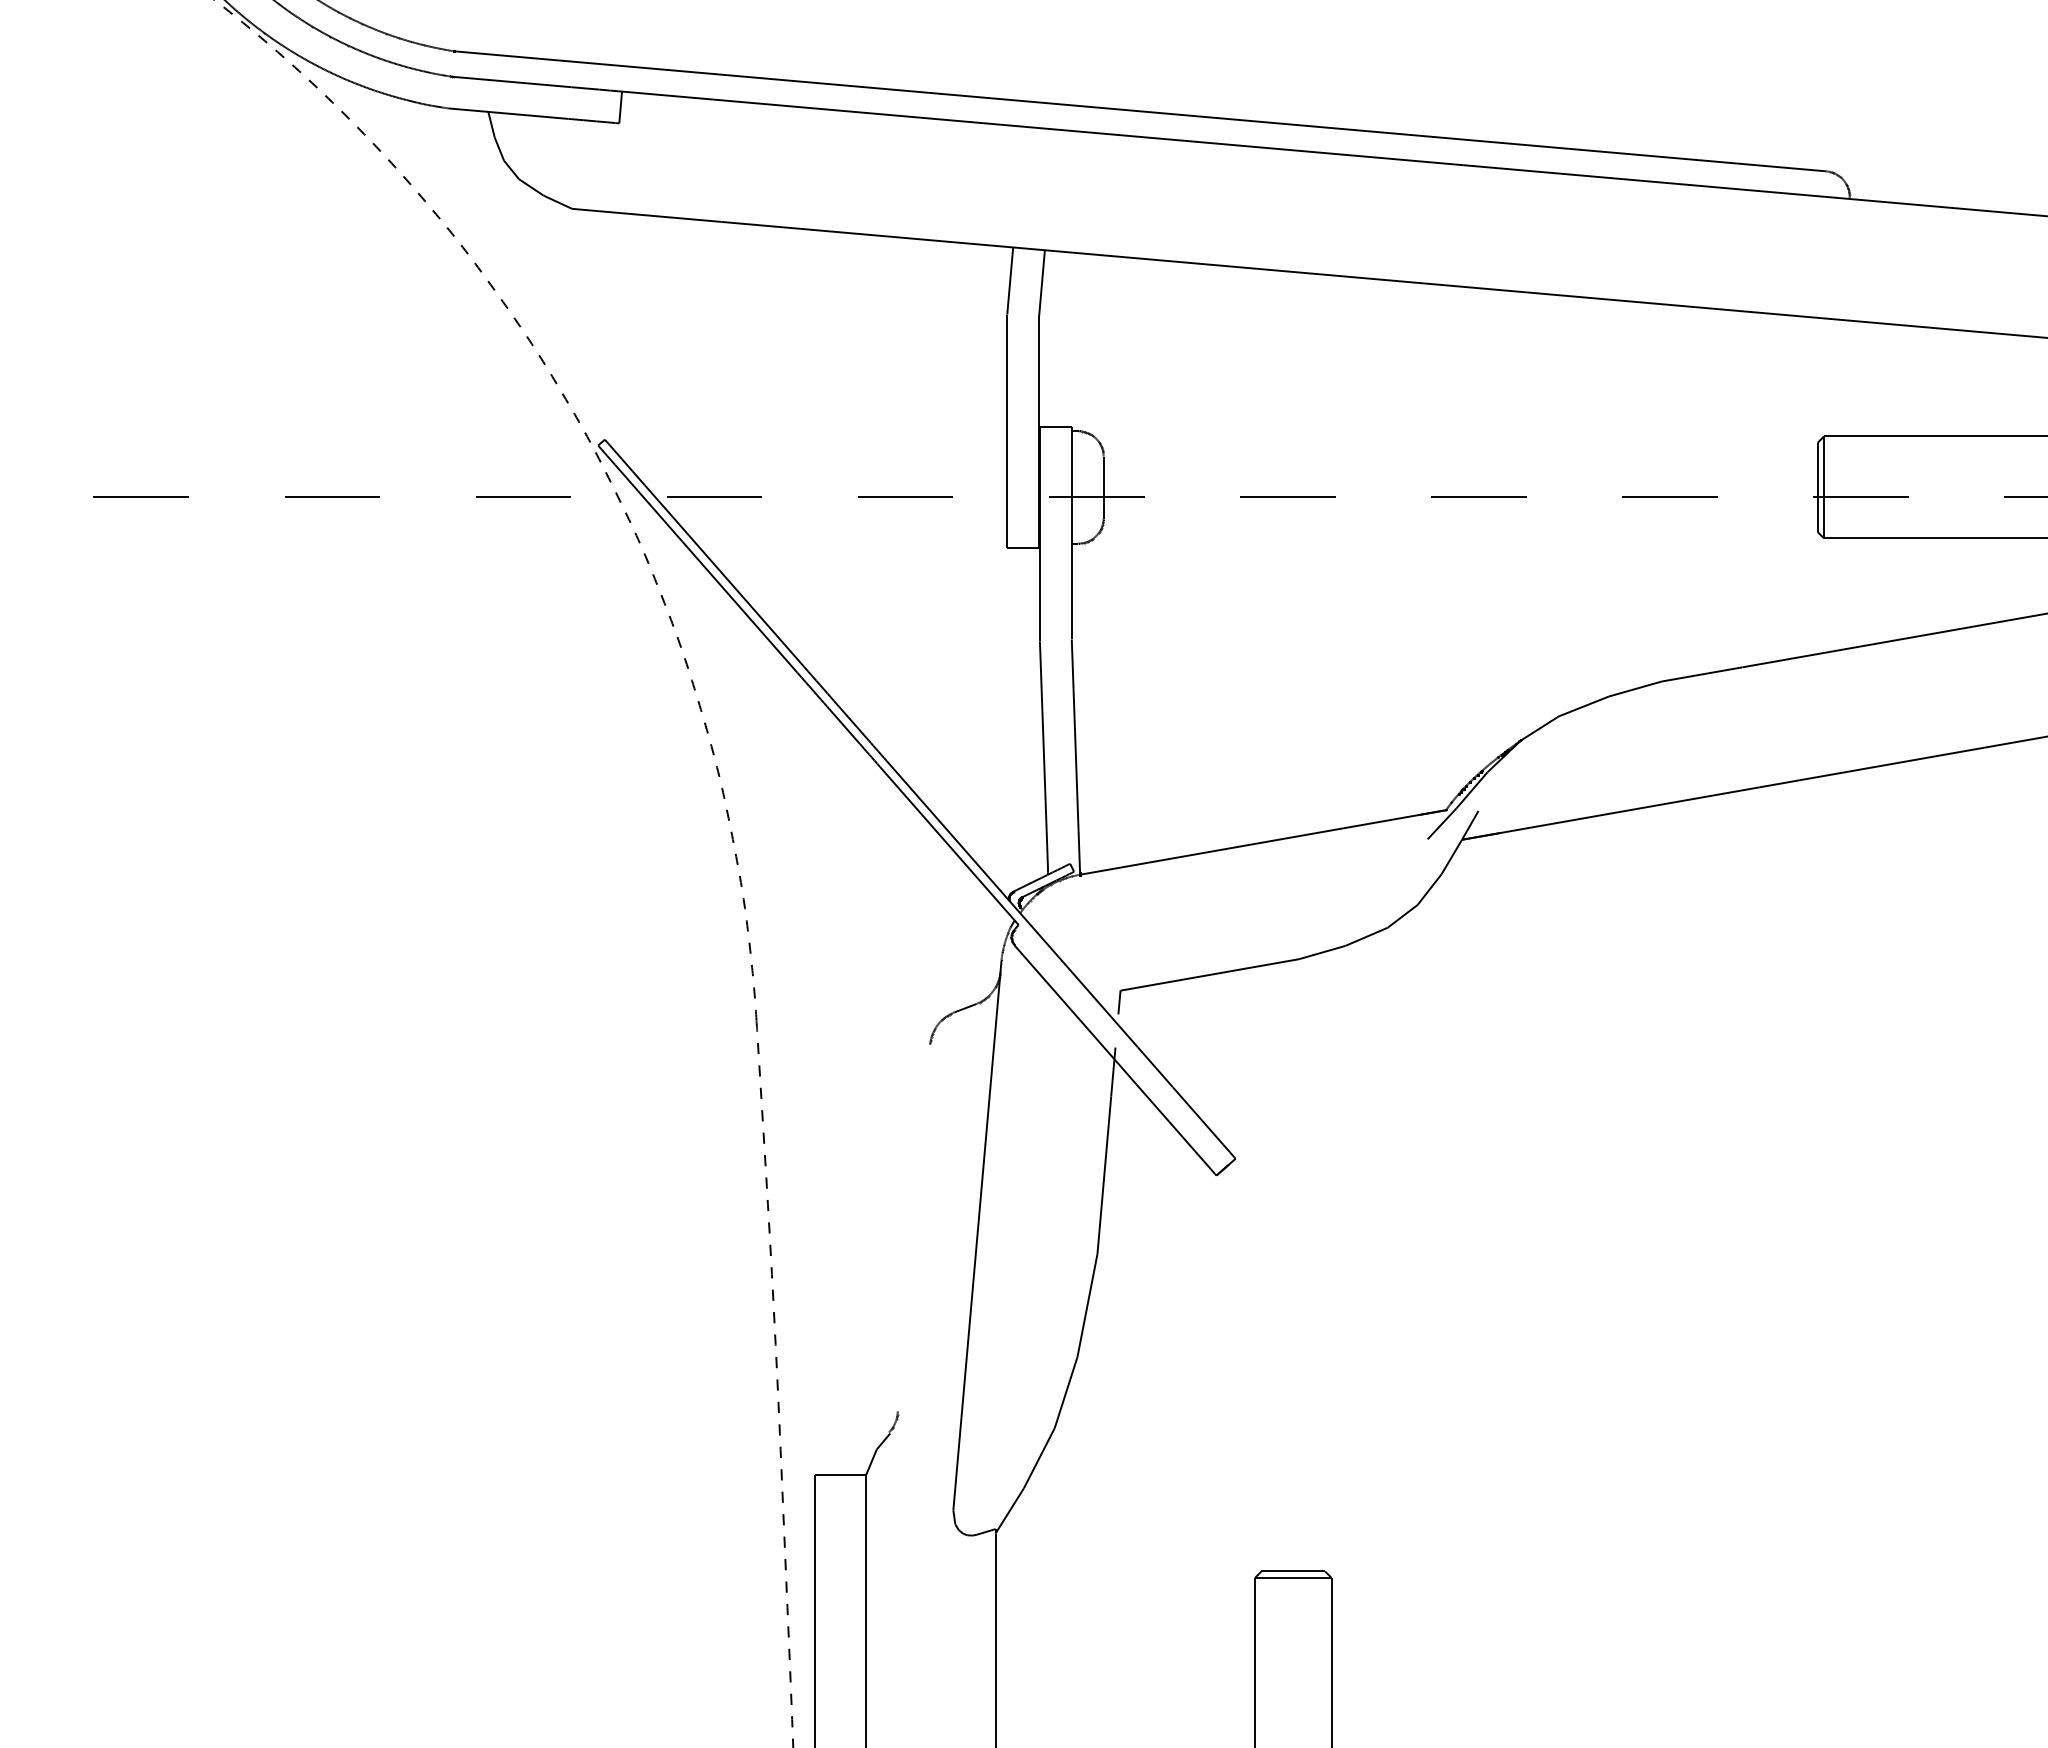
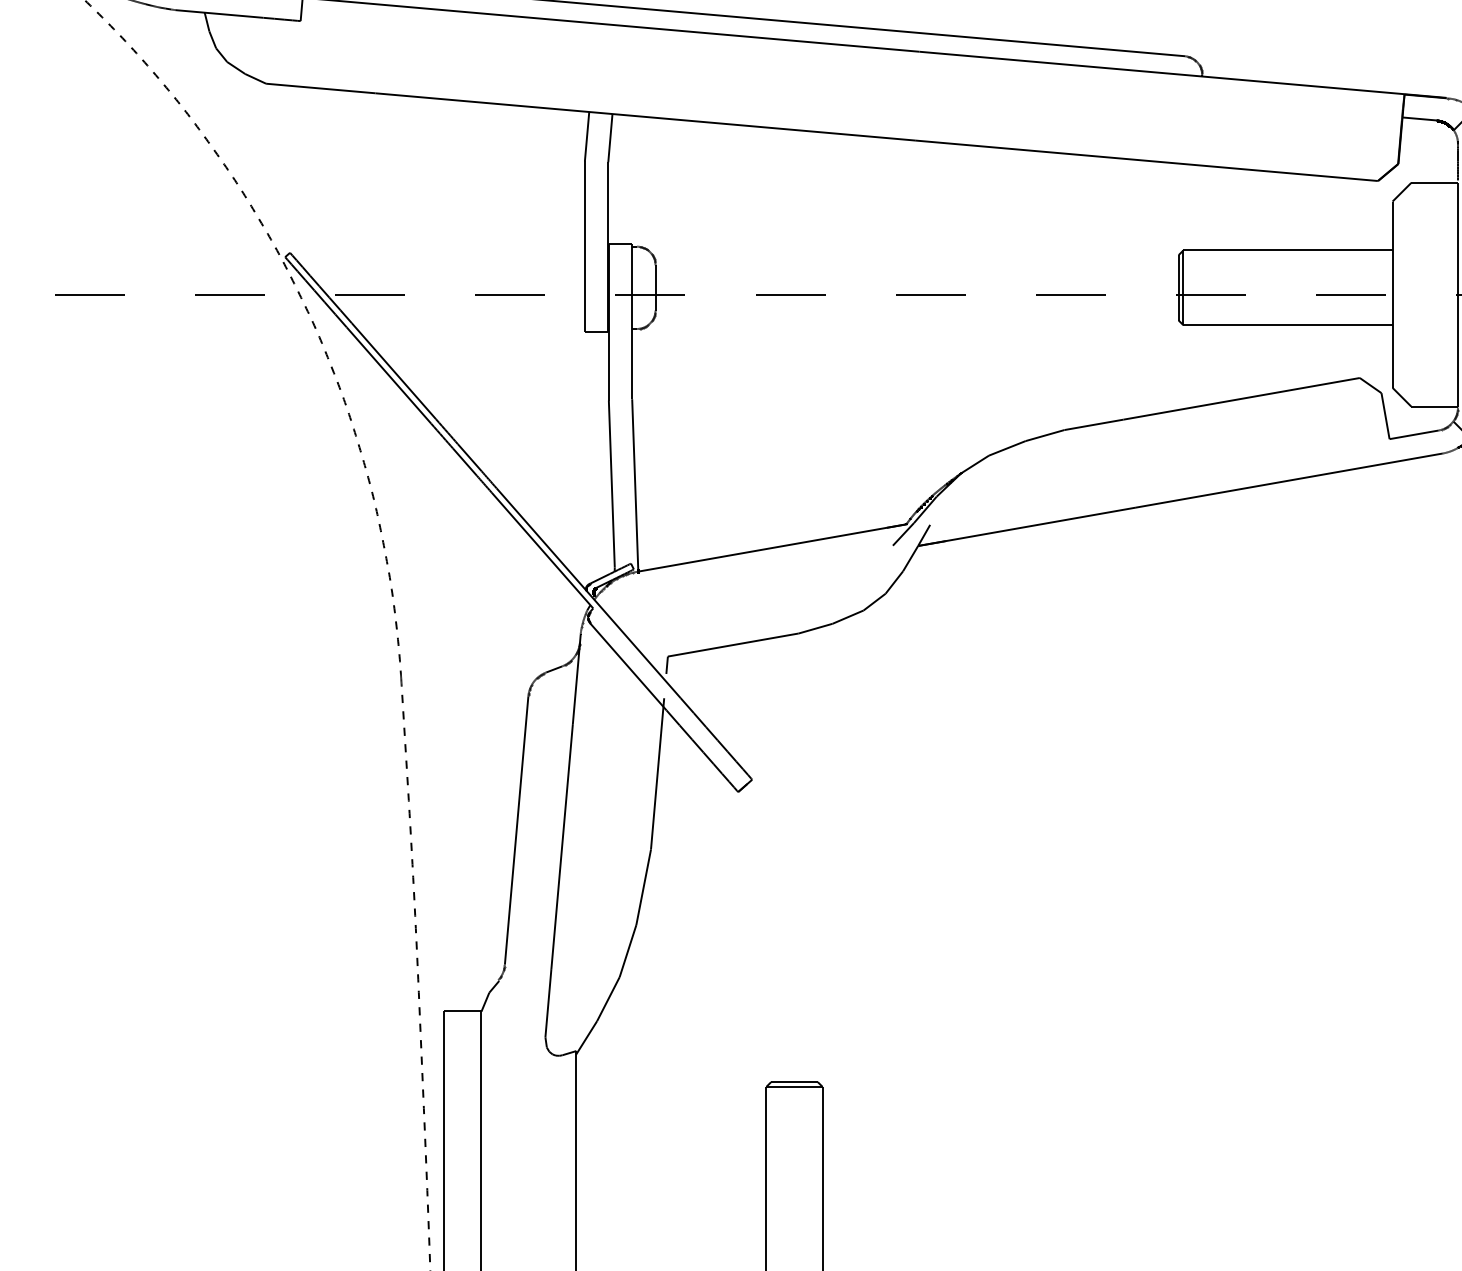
line: (914, 1227) -> (516, 830), added

